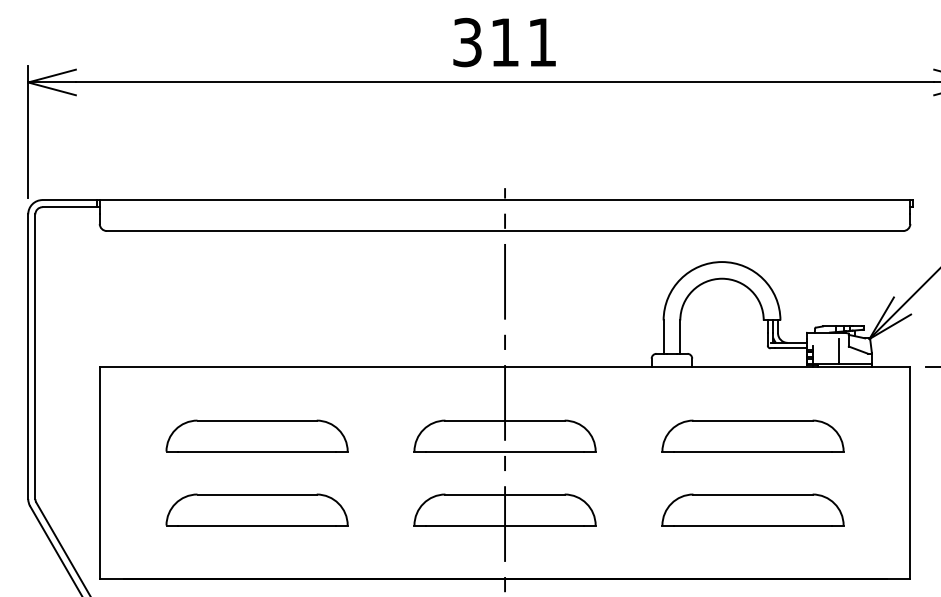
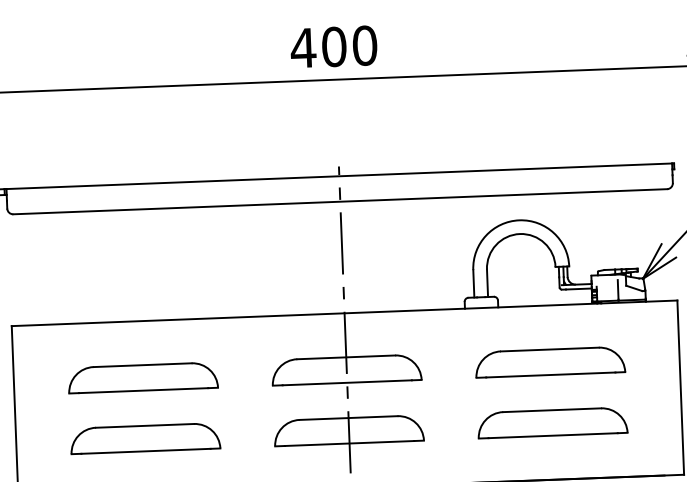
text: (504, 42) -> (333, 46), 311 -> 400

